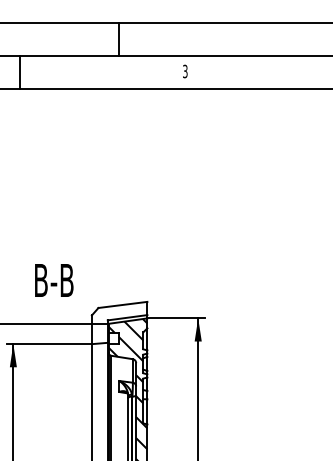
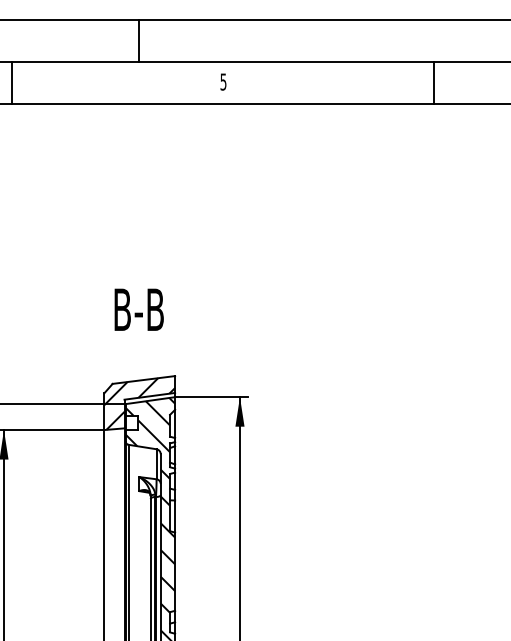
text: (185, 71) -> (223, 81), 3 -> 5
text: (53, 280) -> (138, 309), moved
hatch: (119, 323) -> (139, 403), added

